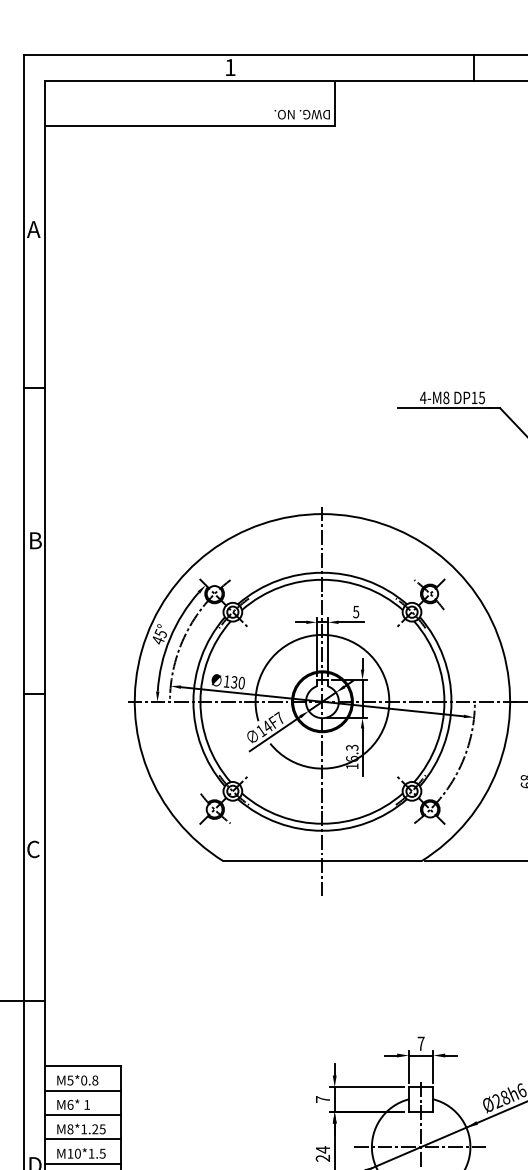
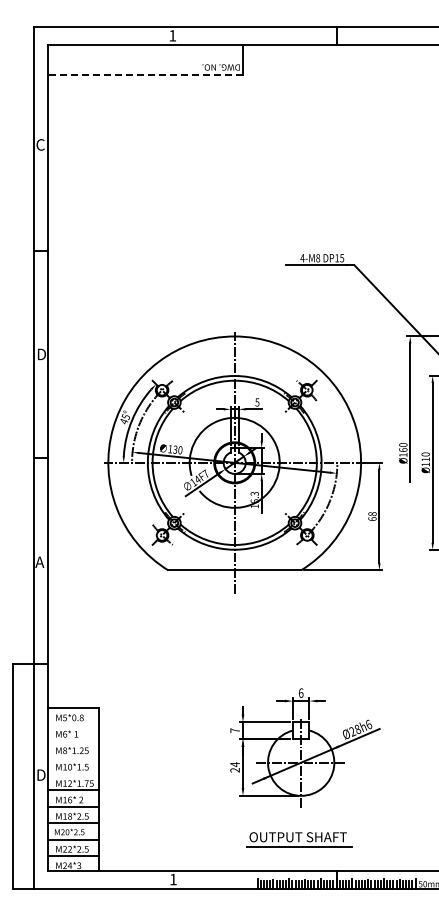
line: (189, 125) -> (145, 74), solid -> dashed
text: (32, 228) -> (39, 144), A -> C
text: (36, 540) -> (42, 354), B -> D
text: (32, 849) -> (39, 562), C -> A
text: (421, 1042) -> (301, 692), 7 -> 6
line: (83, 1090) -> (73, 724), removed
line: (83, 1115) -> (73, 741), removed
line: (83, 1139) -> (73, 757), removed
line: (83, 1164) -> (73, 774), removed

